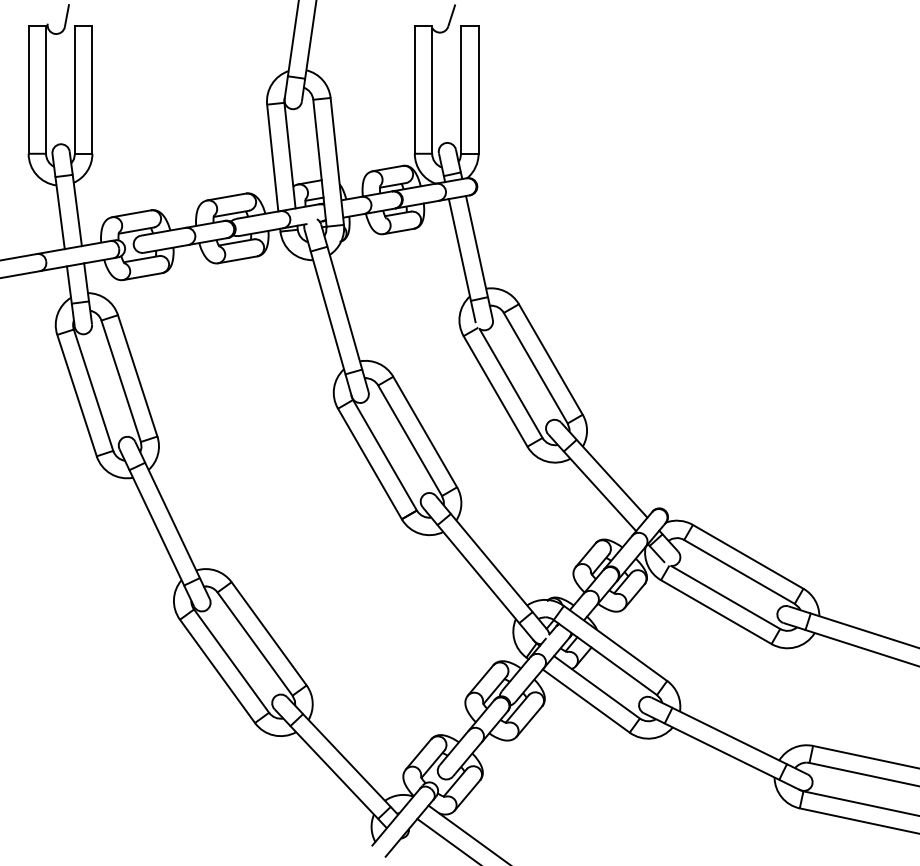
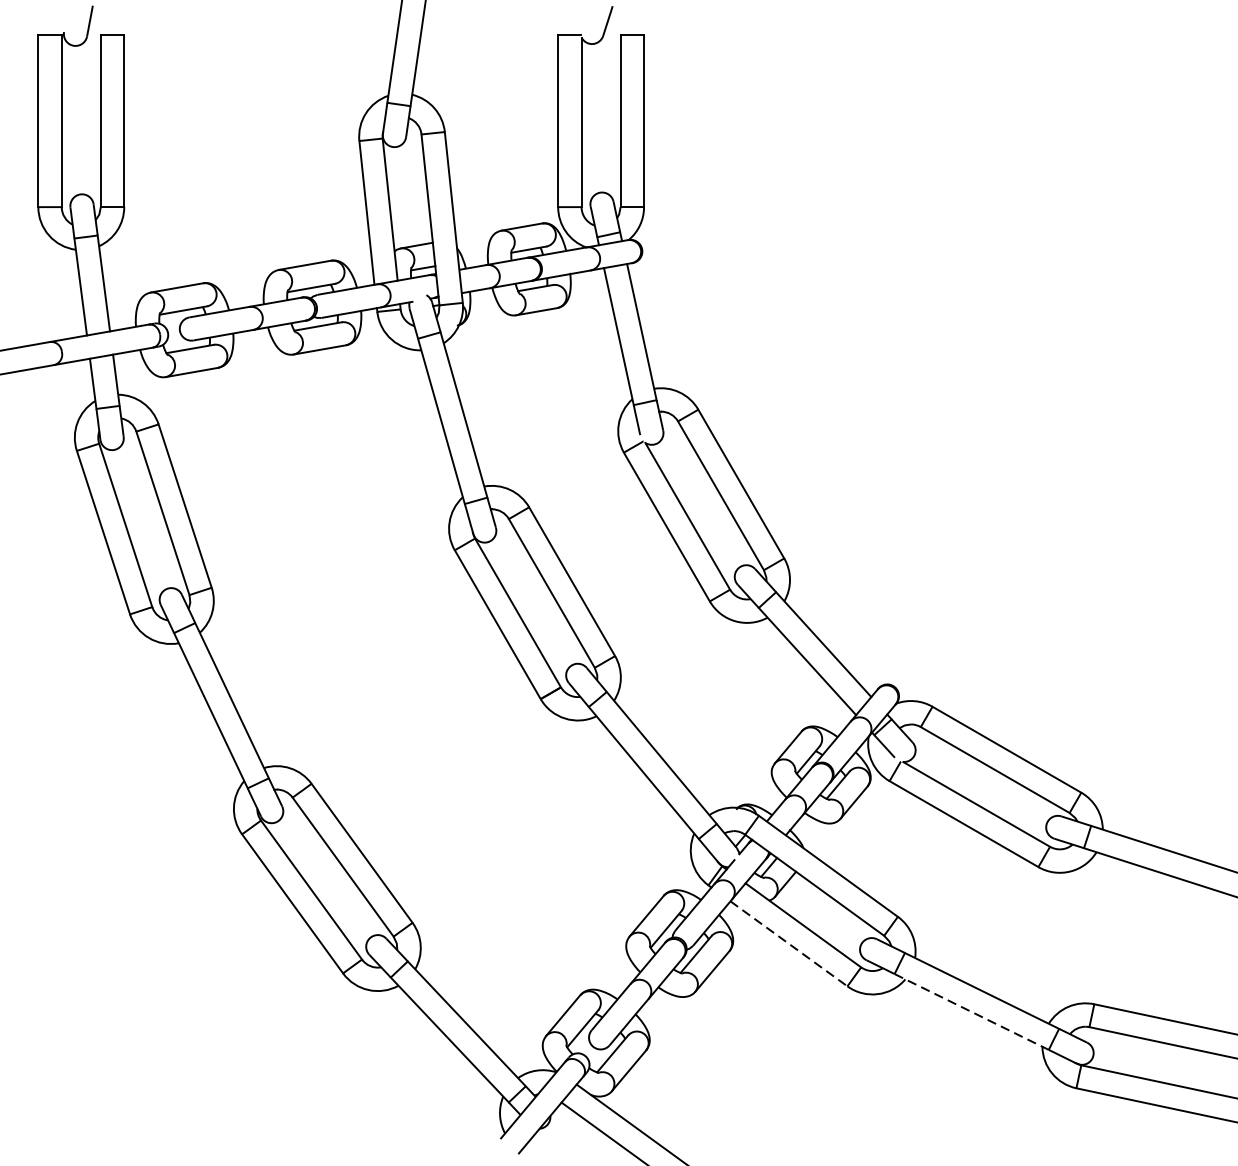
line: (586, 701) -> (789, 944), solid -> dashed
line: (722, 751) -> (972, 1011), solid -> dashed

